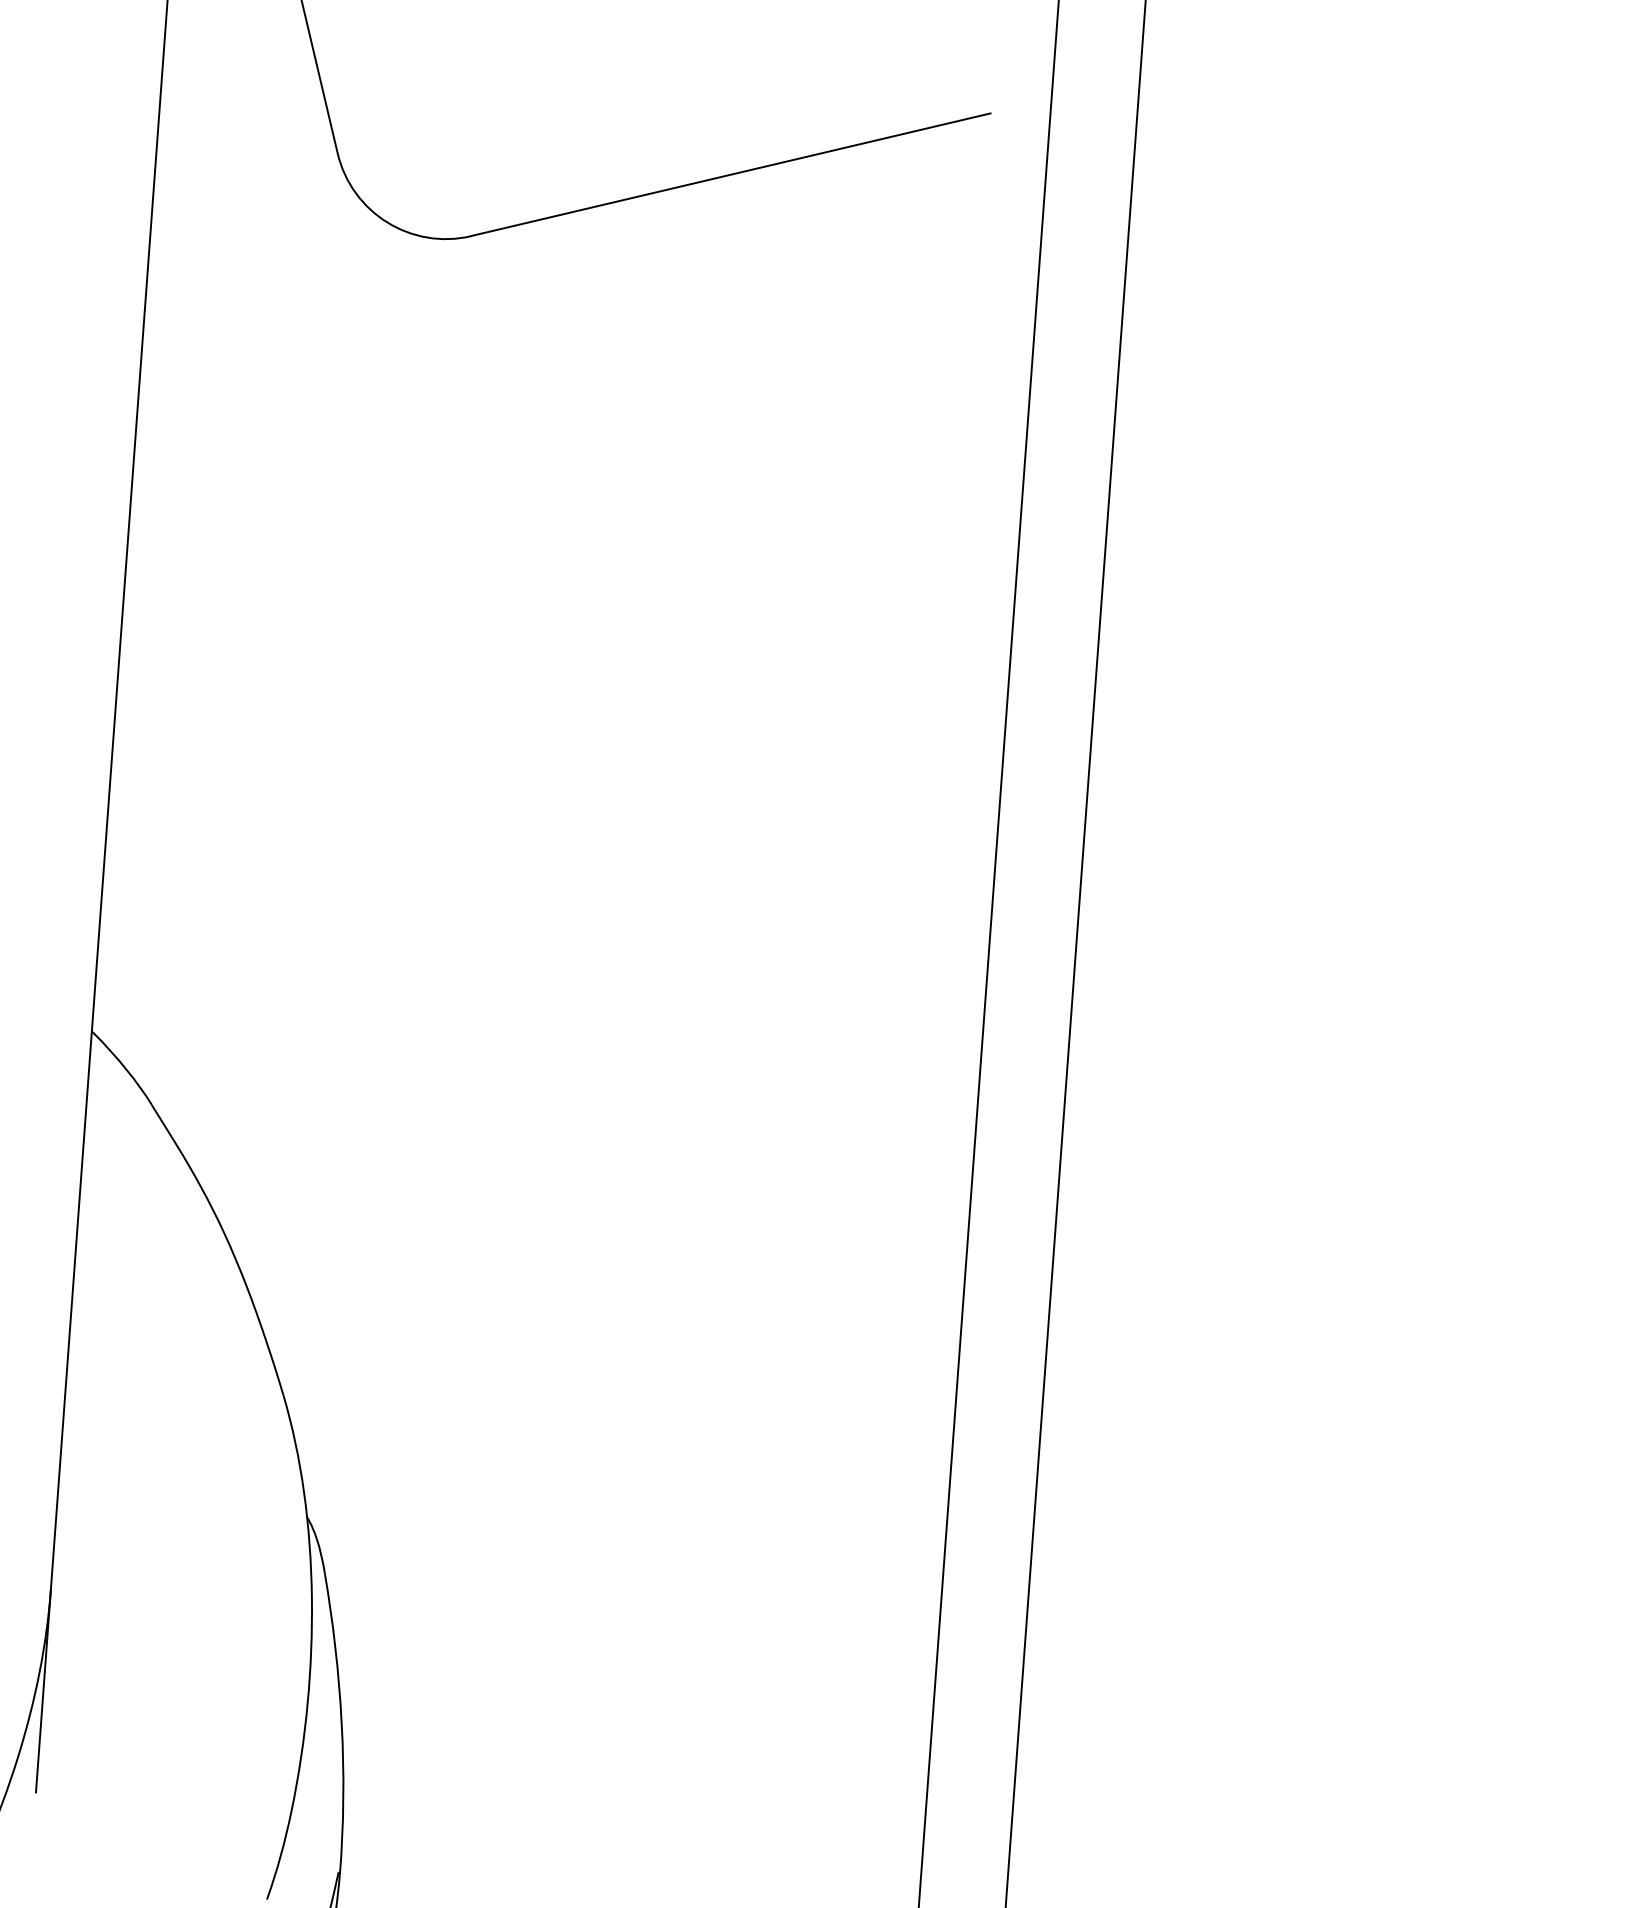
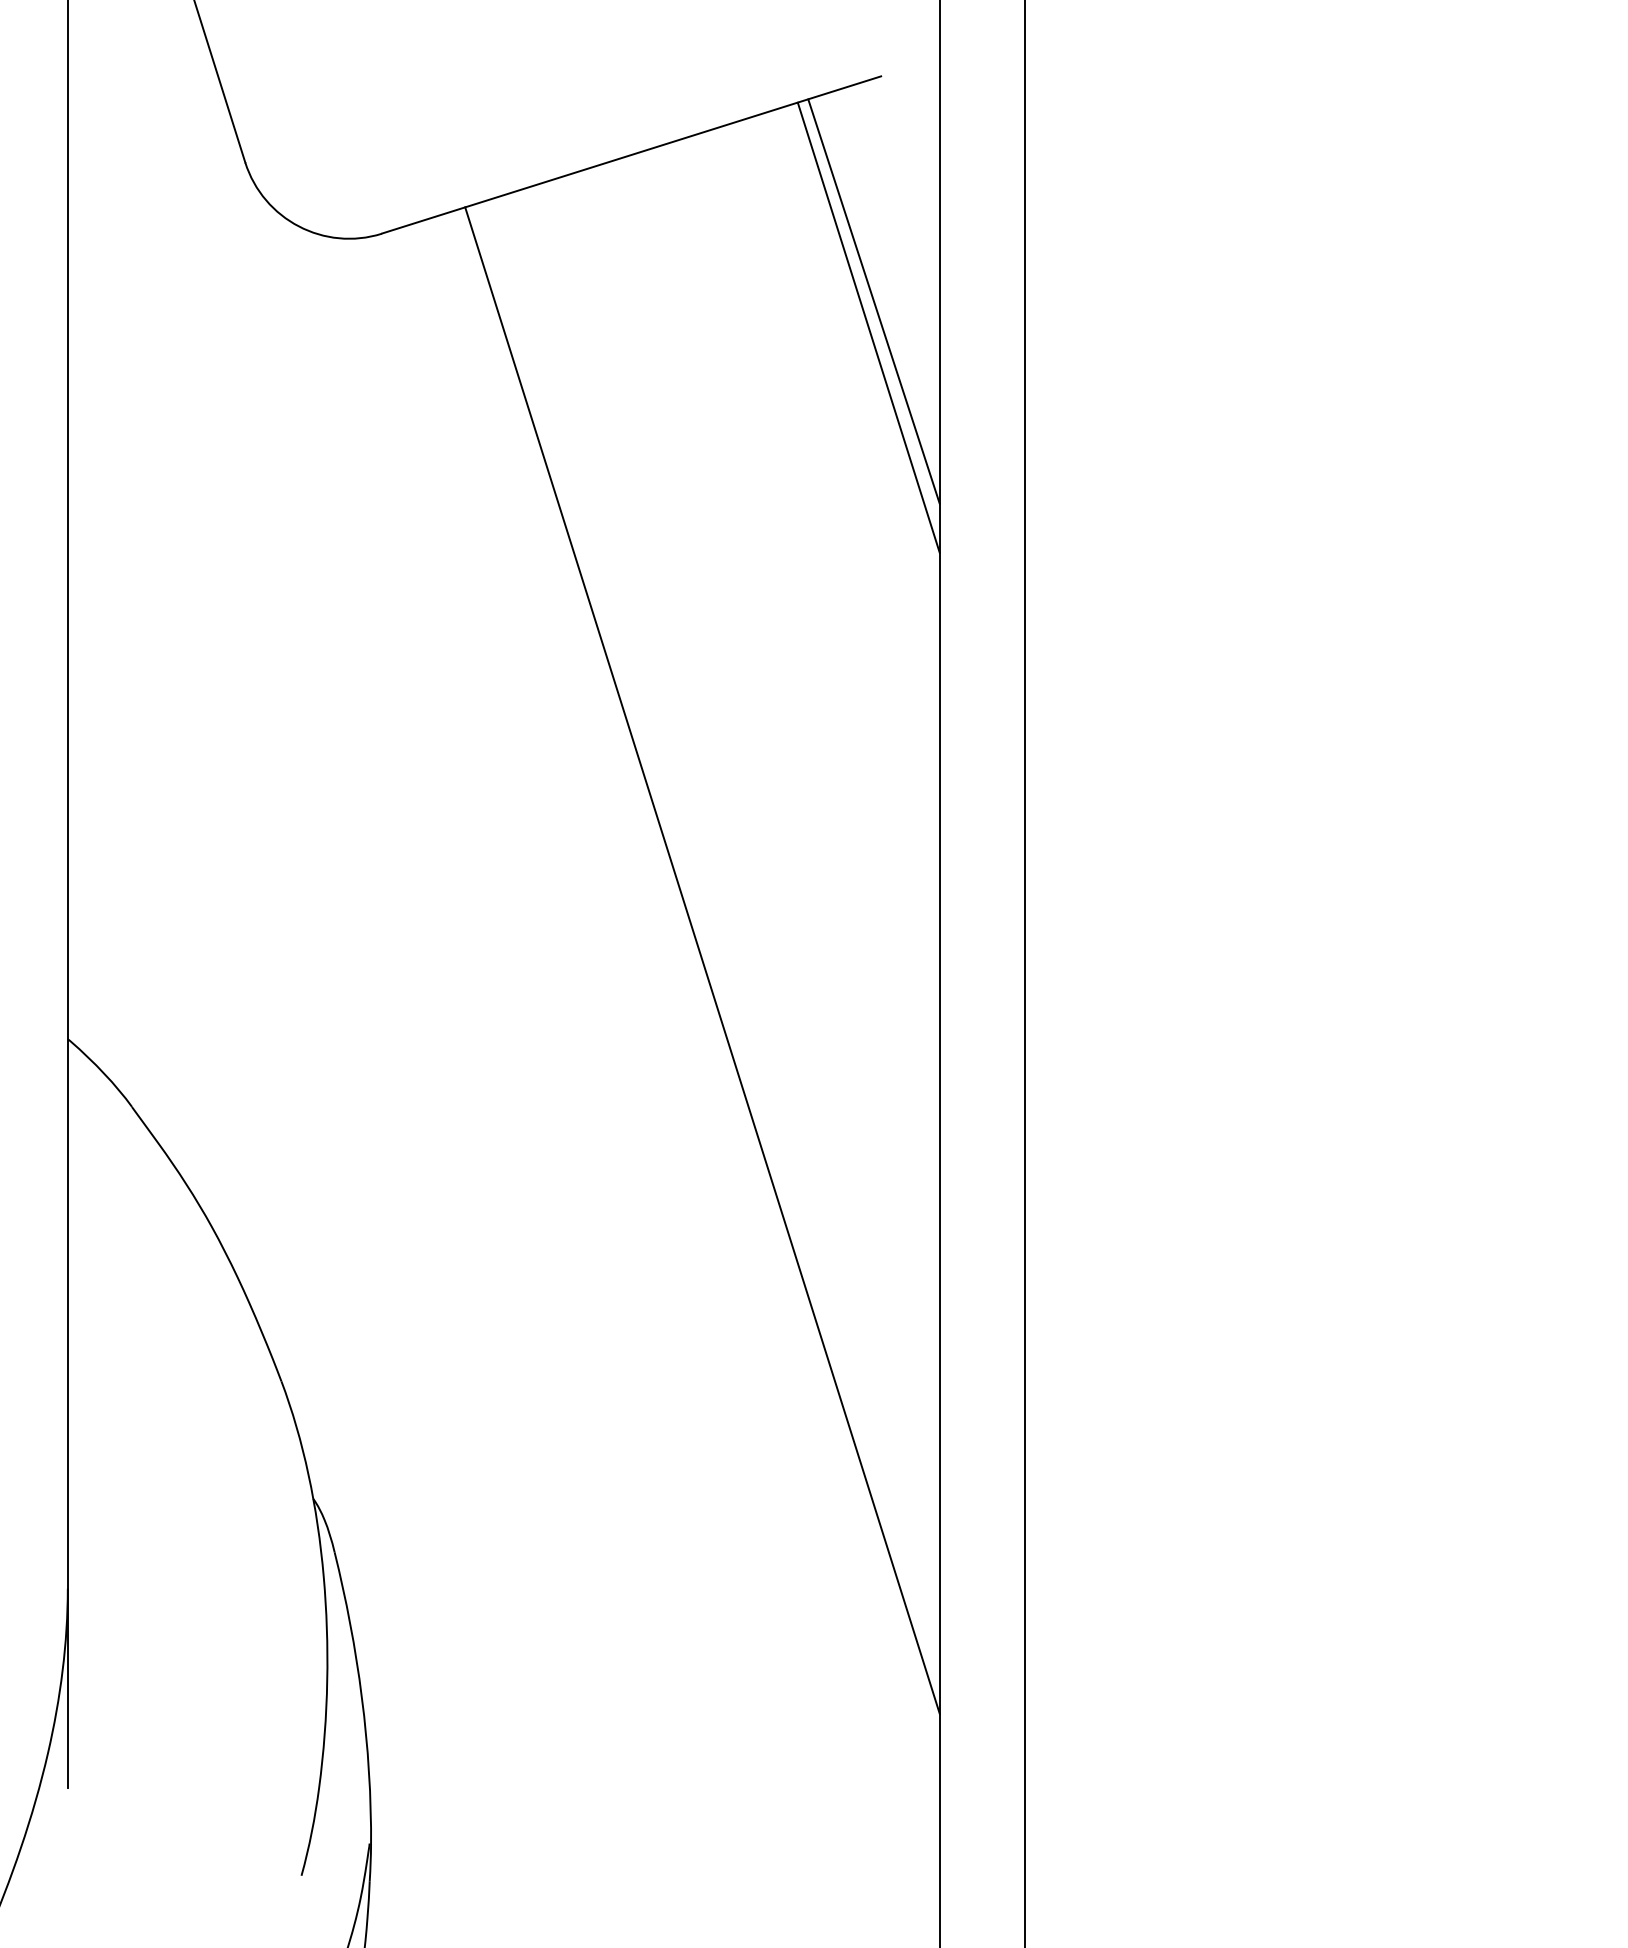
line: (966, 341) -> (873, 301), added
line: (959, 367) -> (868, 327), added
line: (742, 998) -> (702, 960), added

